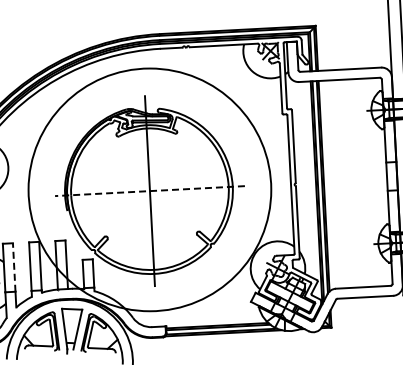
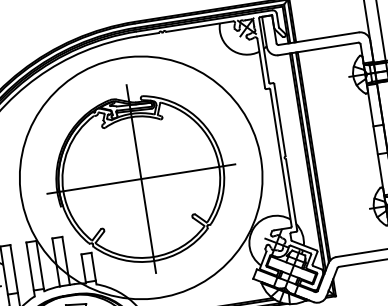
line: (149, 191) -> (140, 179), dashed -> solid
line: (14, 267) -> (14, 268), dashed -> solid

